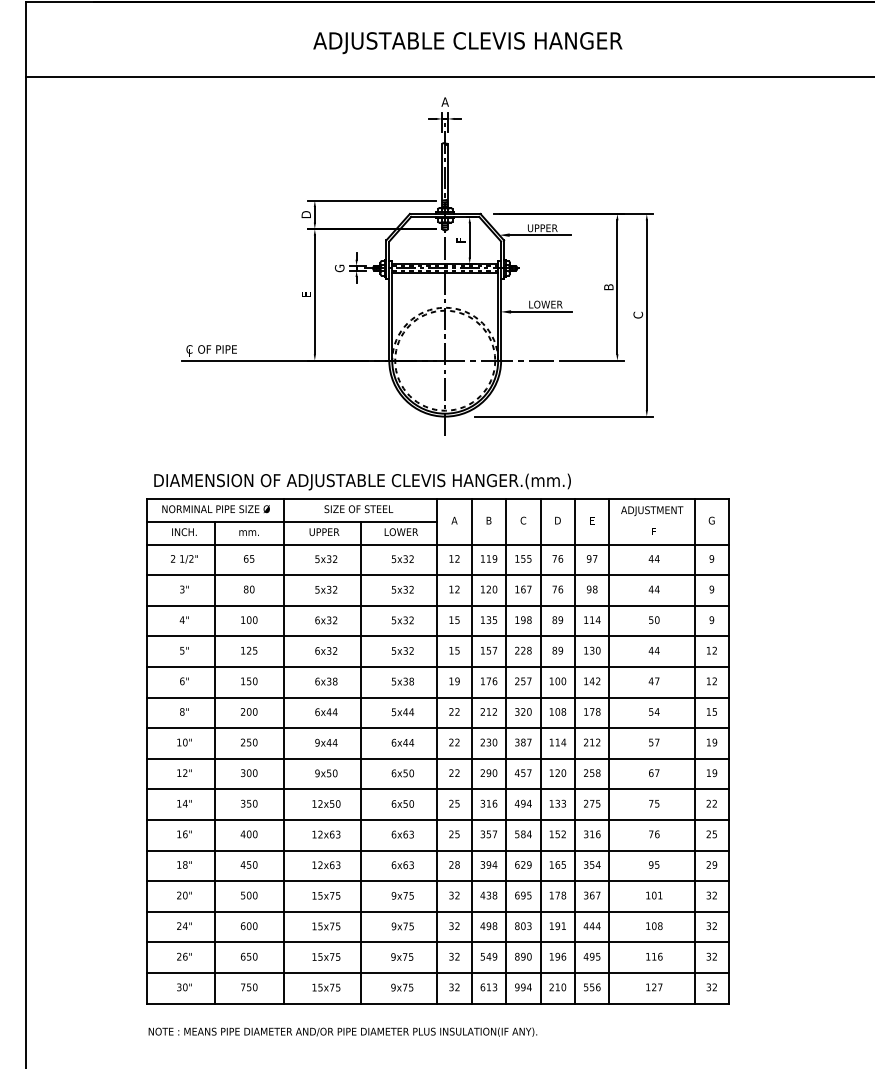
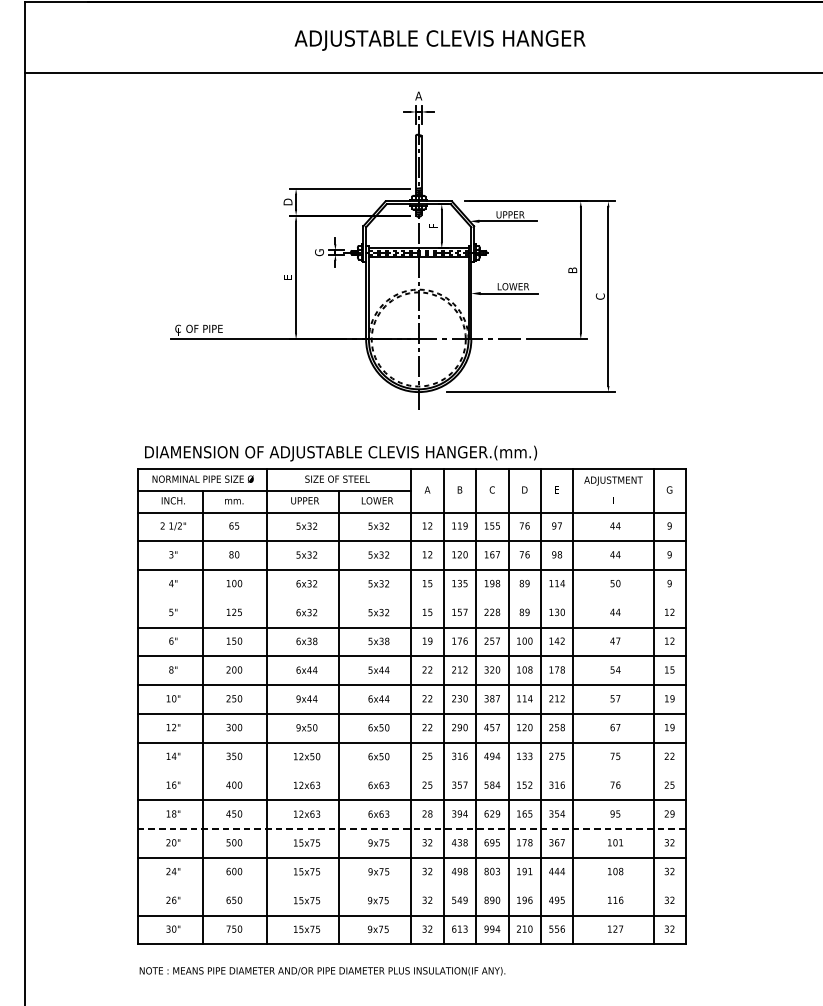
line: (437, 636) -> (411, 598), removed
line: (437, 820) -> (411, 772), removed
line: (438, 881) -> (412, 829), solid -> dashed
line: (437, 942) -> (411, 886), removed

